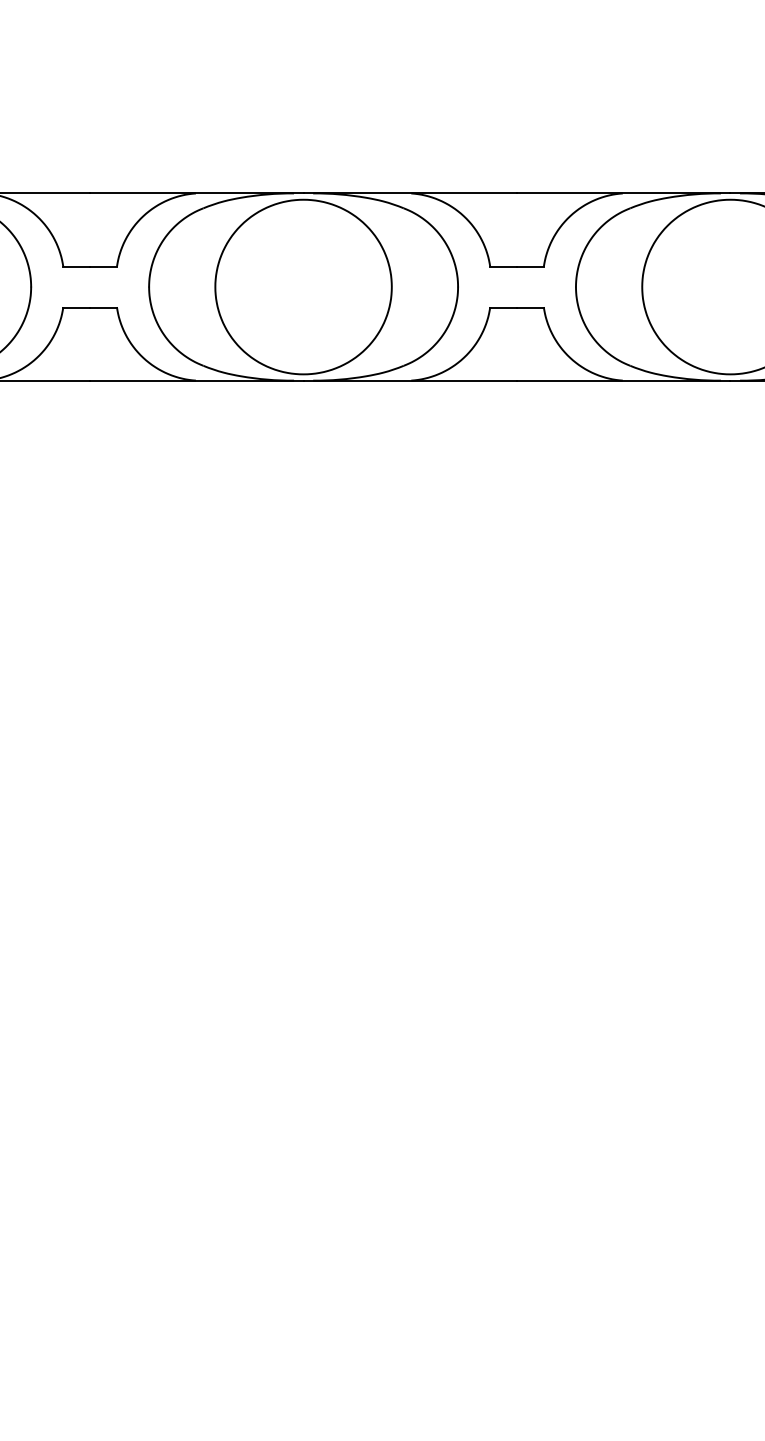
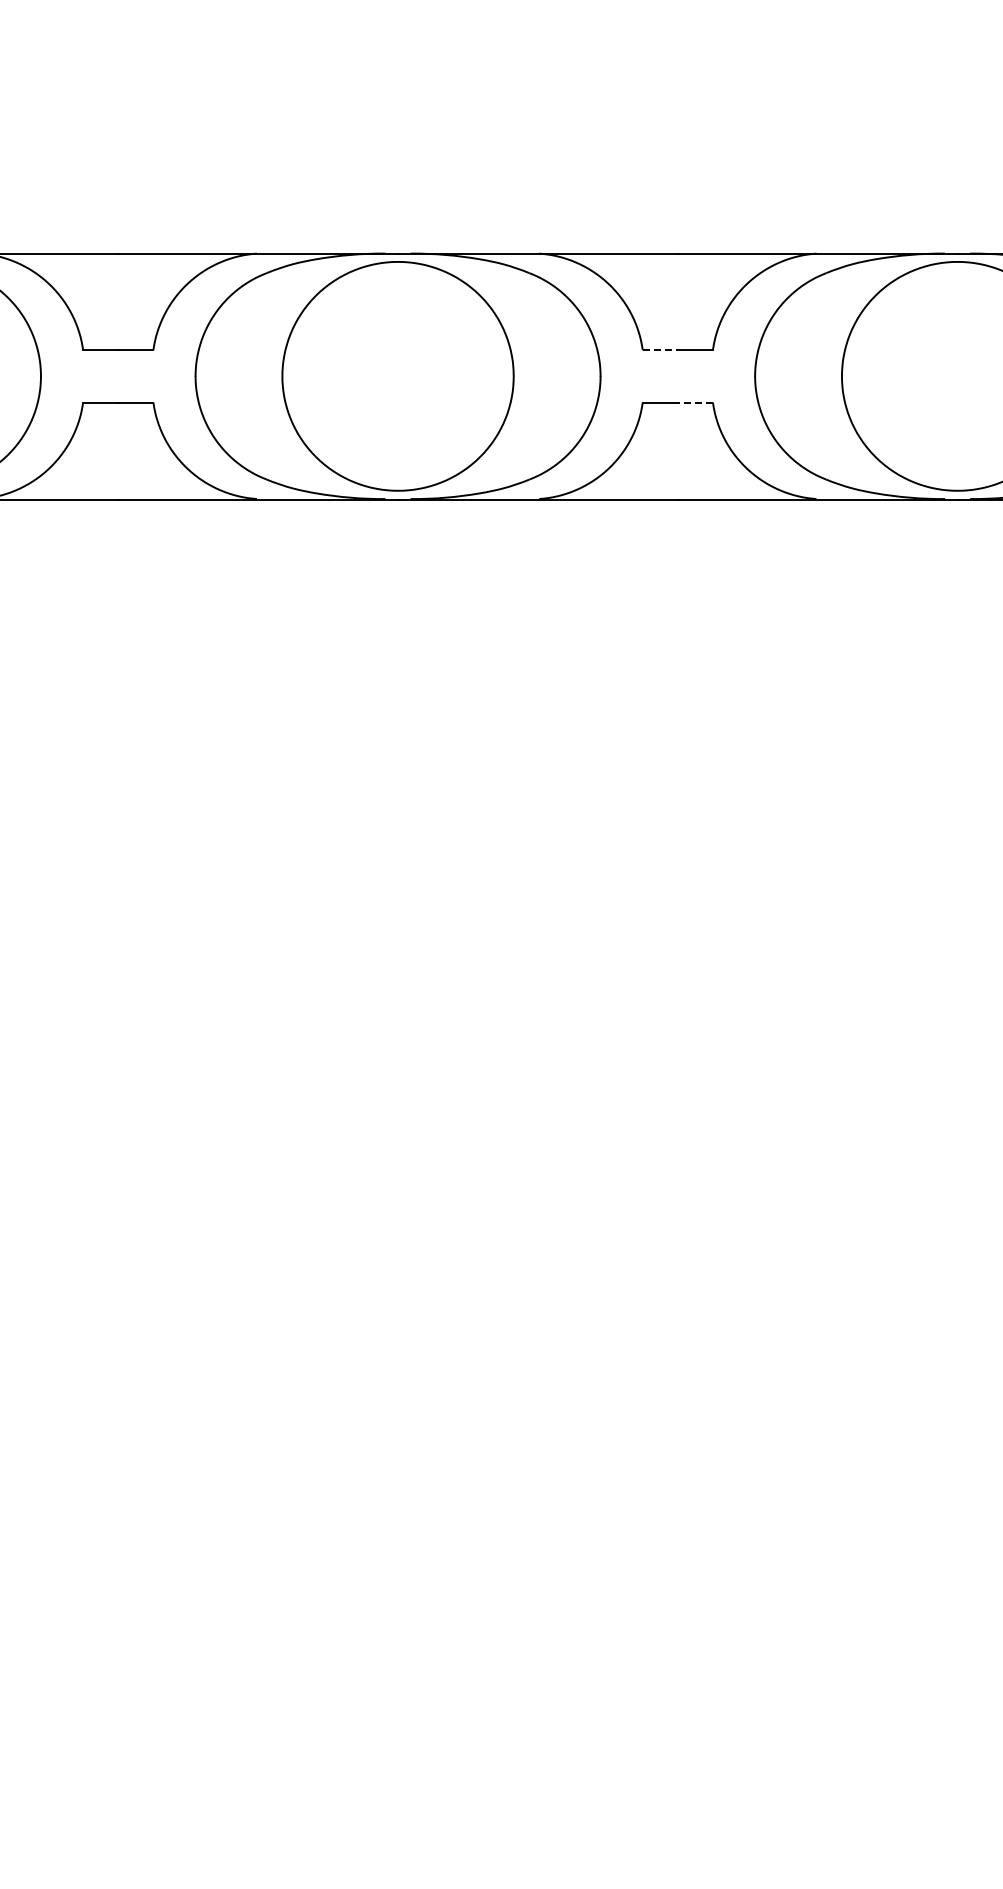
line: (503, 267) -> (660, 350), solid -> dashed
line: (530, 307) -> (695, 403), solid -> dashed

